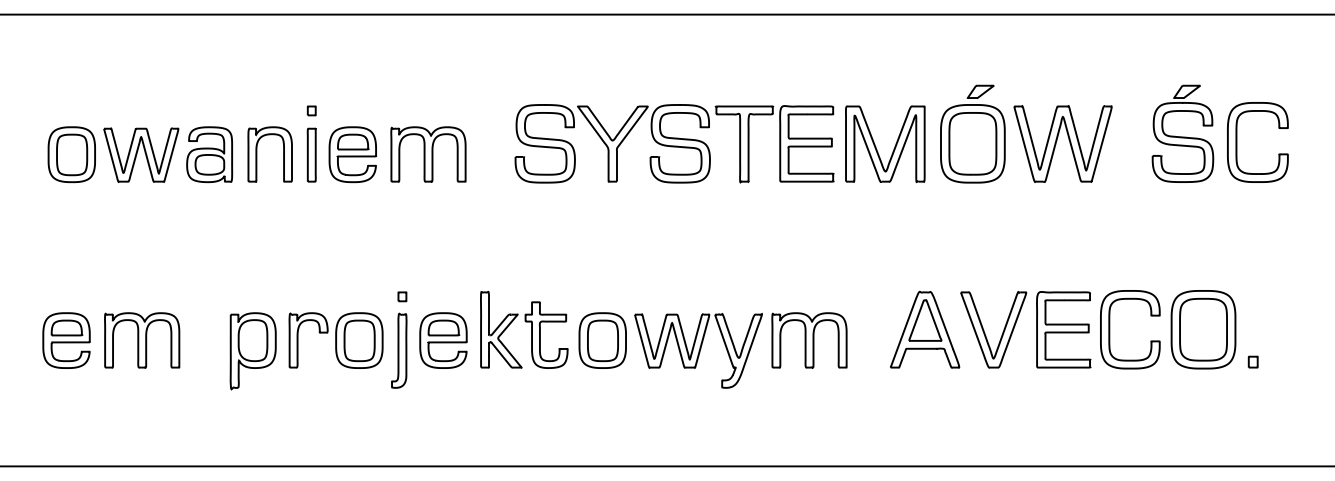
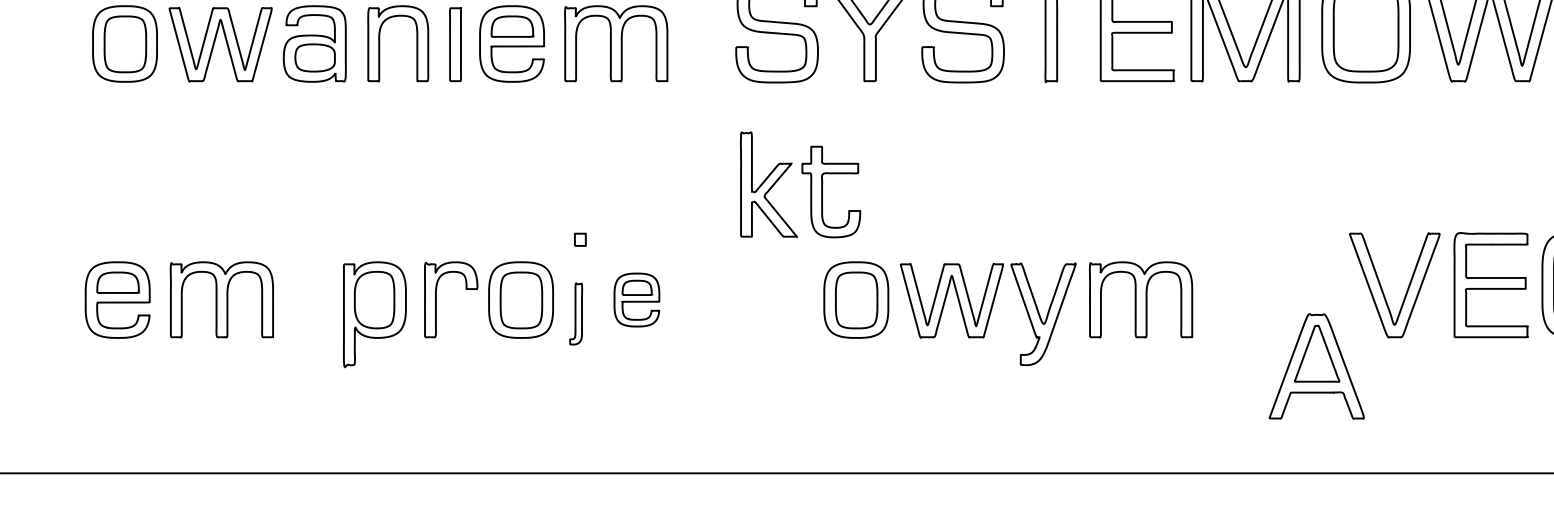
part: (531, 329) -> (810, 184), moved
part: (925, 329) -> (1317, 366), moved
part: (443, 340) -> (636, 299), size x0.7
part: (399, 350) -> (576, 313), size x0.6

